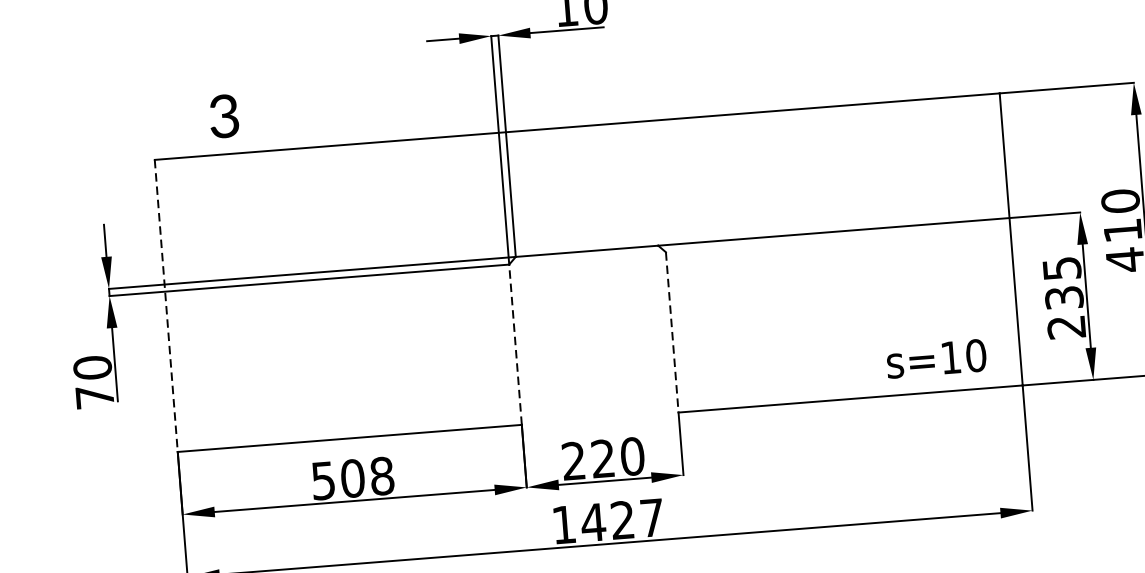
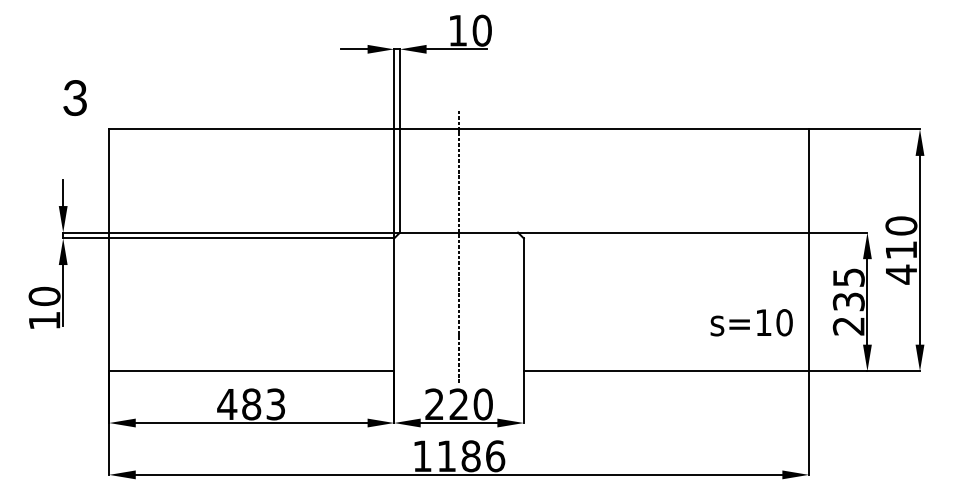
text: (223, 115) -> (74, 97), moved
line: (588, 268) -> (459, 246), added
line: (166, 306) -> (109, 250), dashed -> solid
line: (671, 333) -> (523, 305), dashed -> solid
line: (515, 344) -> (394, 304), dashed -> solid
text: (936, 358) -> (751, 322), moved
text: (94, 396) -> (44, 320), 70 -> 10
text: (352, 478) -> (251, 404), 508 -> 483
text: (622, 520) -> (470, 456), 1427 -> 1186

